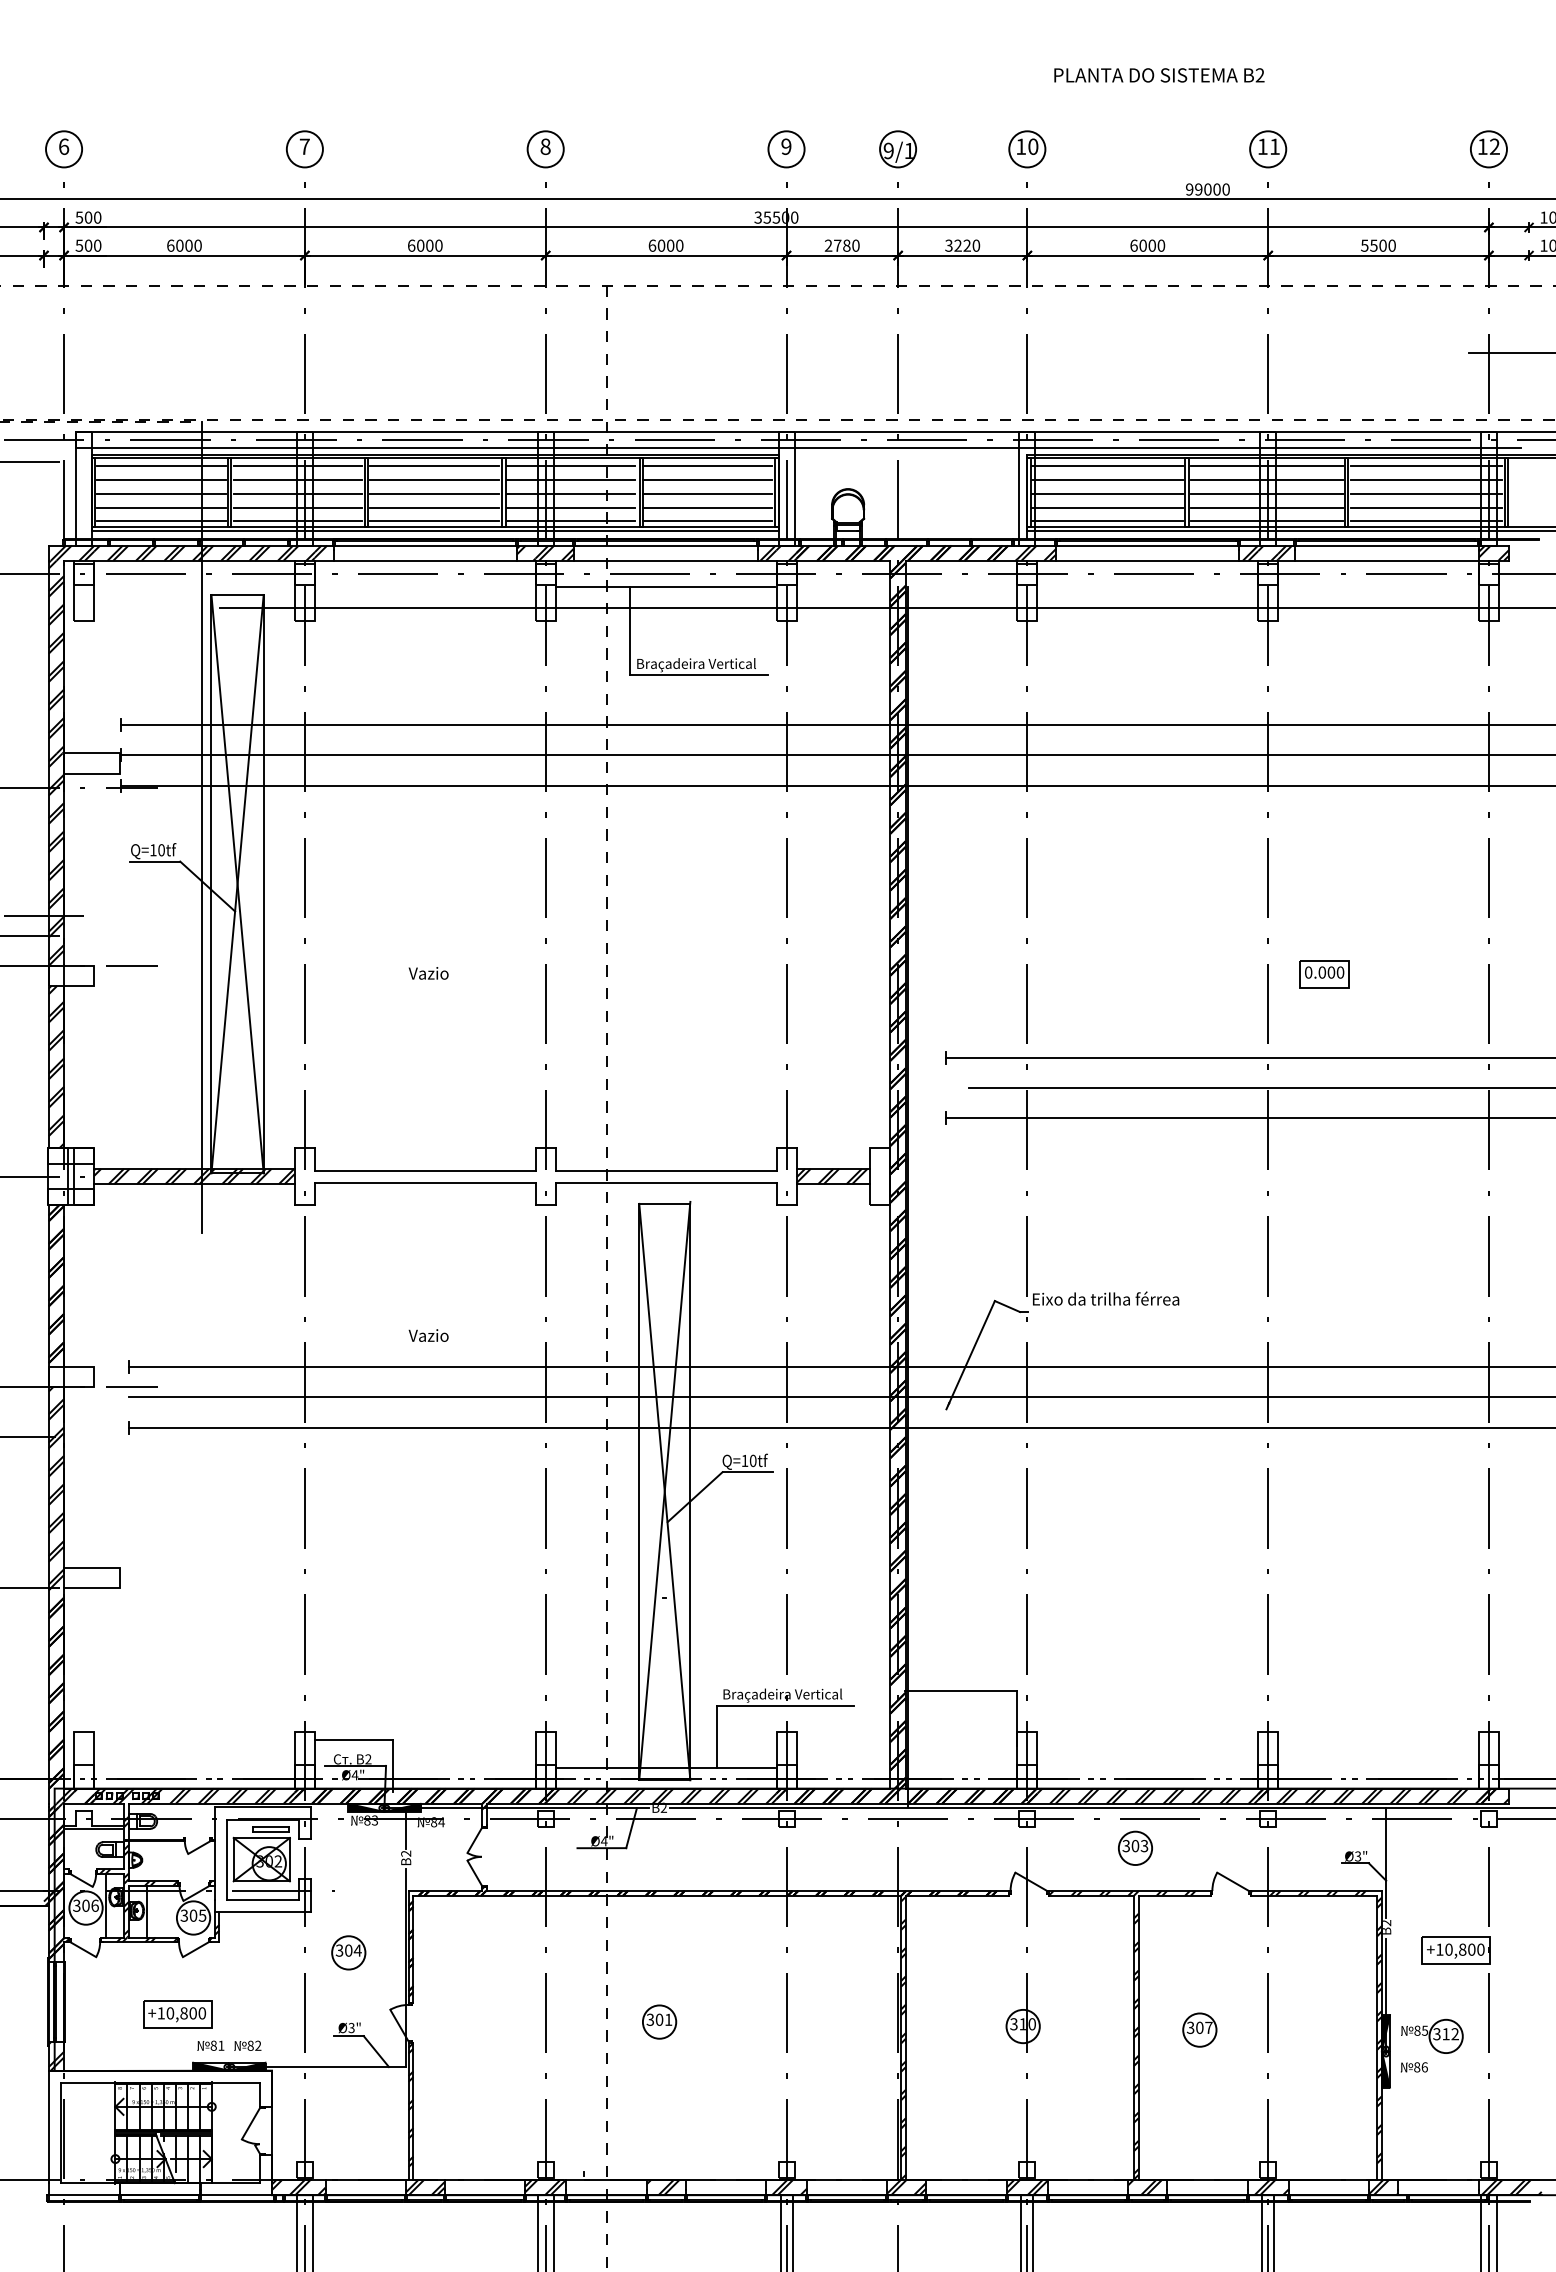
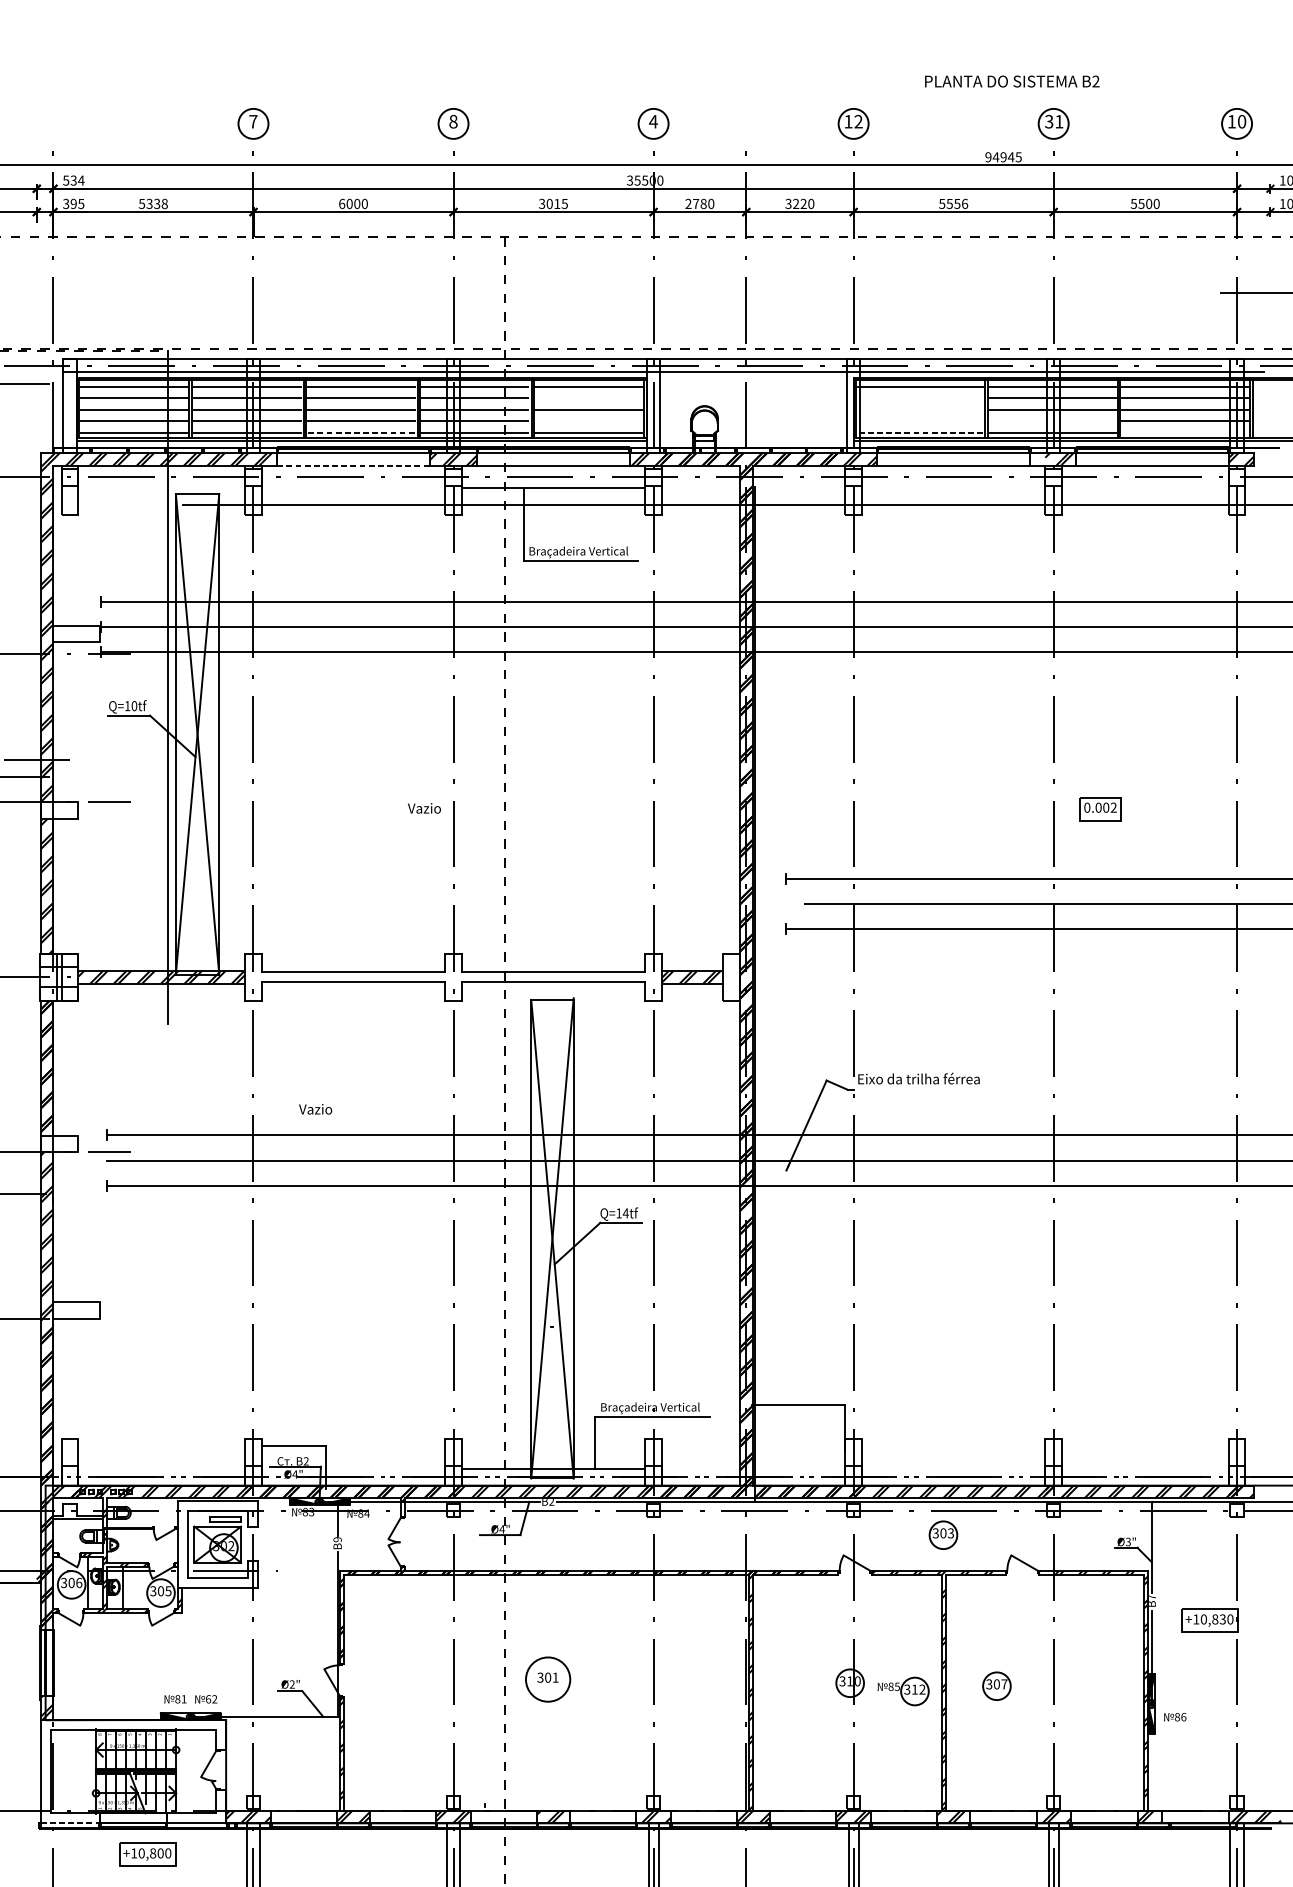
text: (1159, 75) -> (1012, 81), moved
text: (785, 146) -> (652, 121), 9 -> 4
text: (1033, 146) -> (858, 121), 10 -> 12
text: (1262, 146) -> (1048, 121), 11 -> 31
text: (1494, 146) -> (1241, 121), 12 -> 10
part: (63, 149) -> (52, 124), removed
part: (897, 149) -> (745, 124), removed
text: (1211, 189) -> (1006, 157), 99000 -> 94945
text: (92, 217) -> (77, 180), 500 -> 534
text: (88, 245) -> (73, 203), 500 -> 395
text: (183, 245) -> (152, 203), 6000 -> 5338
text: (665, 245) -> (553, 203), 6000 -> 3015
text: (1147, 245) -> (953, 203), 6000 -> 5556
line: (707, 479) -> (587, 398), removed
line: (1107, 479) -> (920, 398), removed
line: (1107, 493) -> (920, 409), removed
line: (707, 507) -> (587, 421), removed
line: (1107, 507) -> (920, 421), removed
line: (1266, 507) -> (1052, 421), removed
line: (434, 521) -> (361, 433), solid -> dashed
line: (1107, 521) -> (920, 433), solid -> dashed
line: (1426, 521) -> (1185, 433), removed
hatch: (1250, 552) -> (1039, 458), removed
line: (425, 560) -> (353, 465), solid -> dashed
text: (1340, 972) -> (1113, 807), 0.000 -> 0.002
text: (428, 973) -> (424, 808), moved
text: (428, 1335) -> (315, 1109), moved
text: (752, 1460) -> (625, 1213), Q=10tf -> Q=14tf
text: (406, 1853) -> (337, 1539), B2 -> B9
text: (1387, 1923) -> (1152, 1597), B2 -> B7
text: (1471, 1949) -> (1222, 1619), +10,800 -> +10,830
part: (348, 1952) -> (289, 1621), removed
part: (177, 2014) -> (147, 1854), moved
circle: (659, 2021) -> (548, 1679), size x1.6
text: (351, 2028) -> (292, 1684), Ø3" -> Ø2"
part: (1432, 2035) -> (903, 1690), moved
text: (250, 2045) -> (208, 1699), 82 -> 62
line: (84, 2195) -> (70, 1823), solid -> dashed

